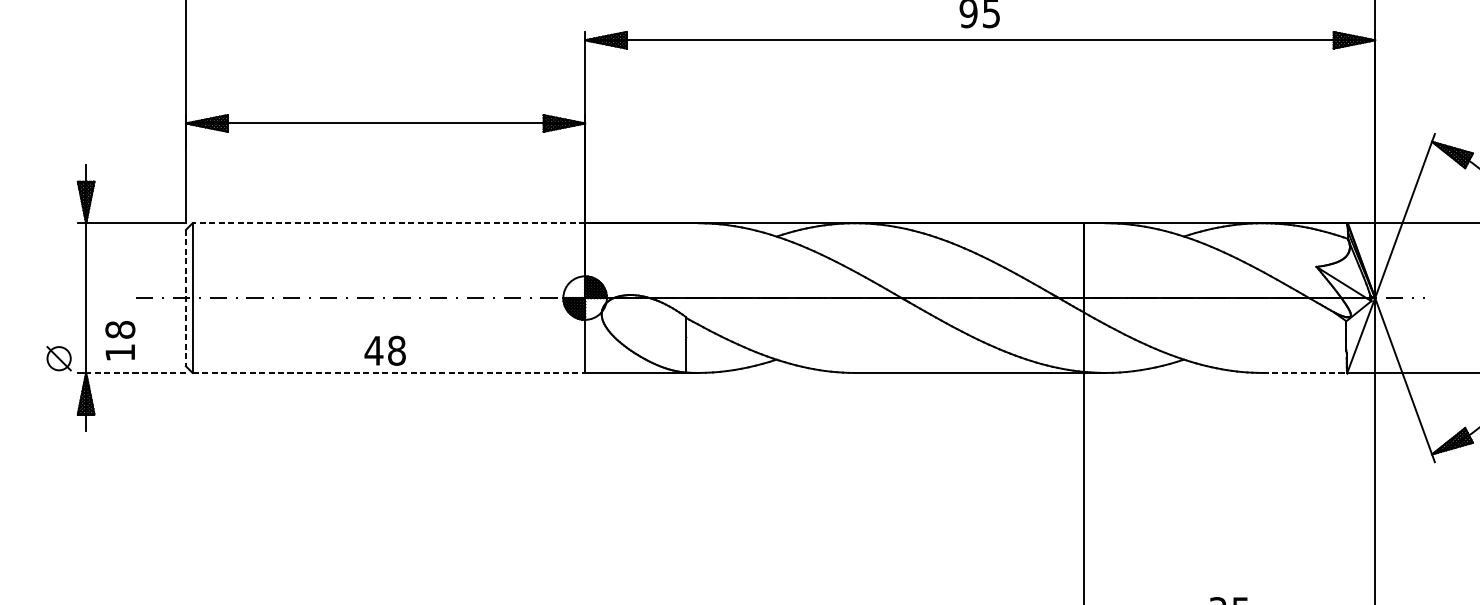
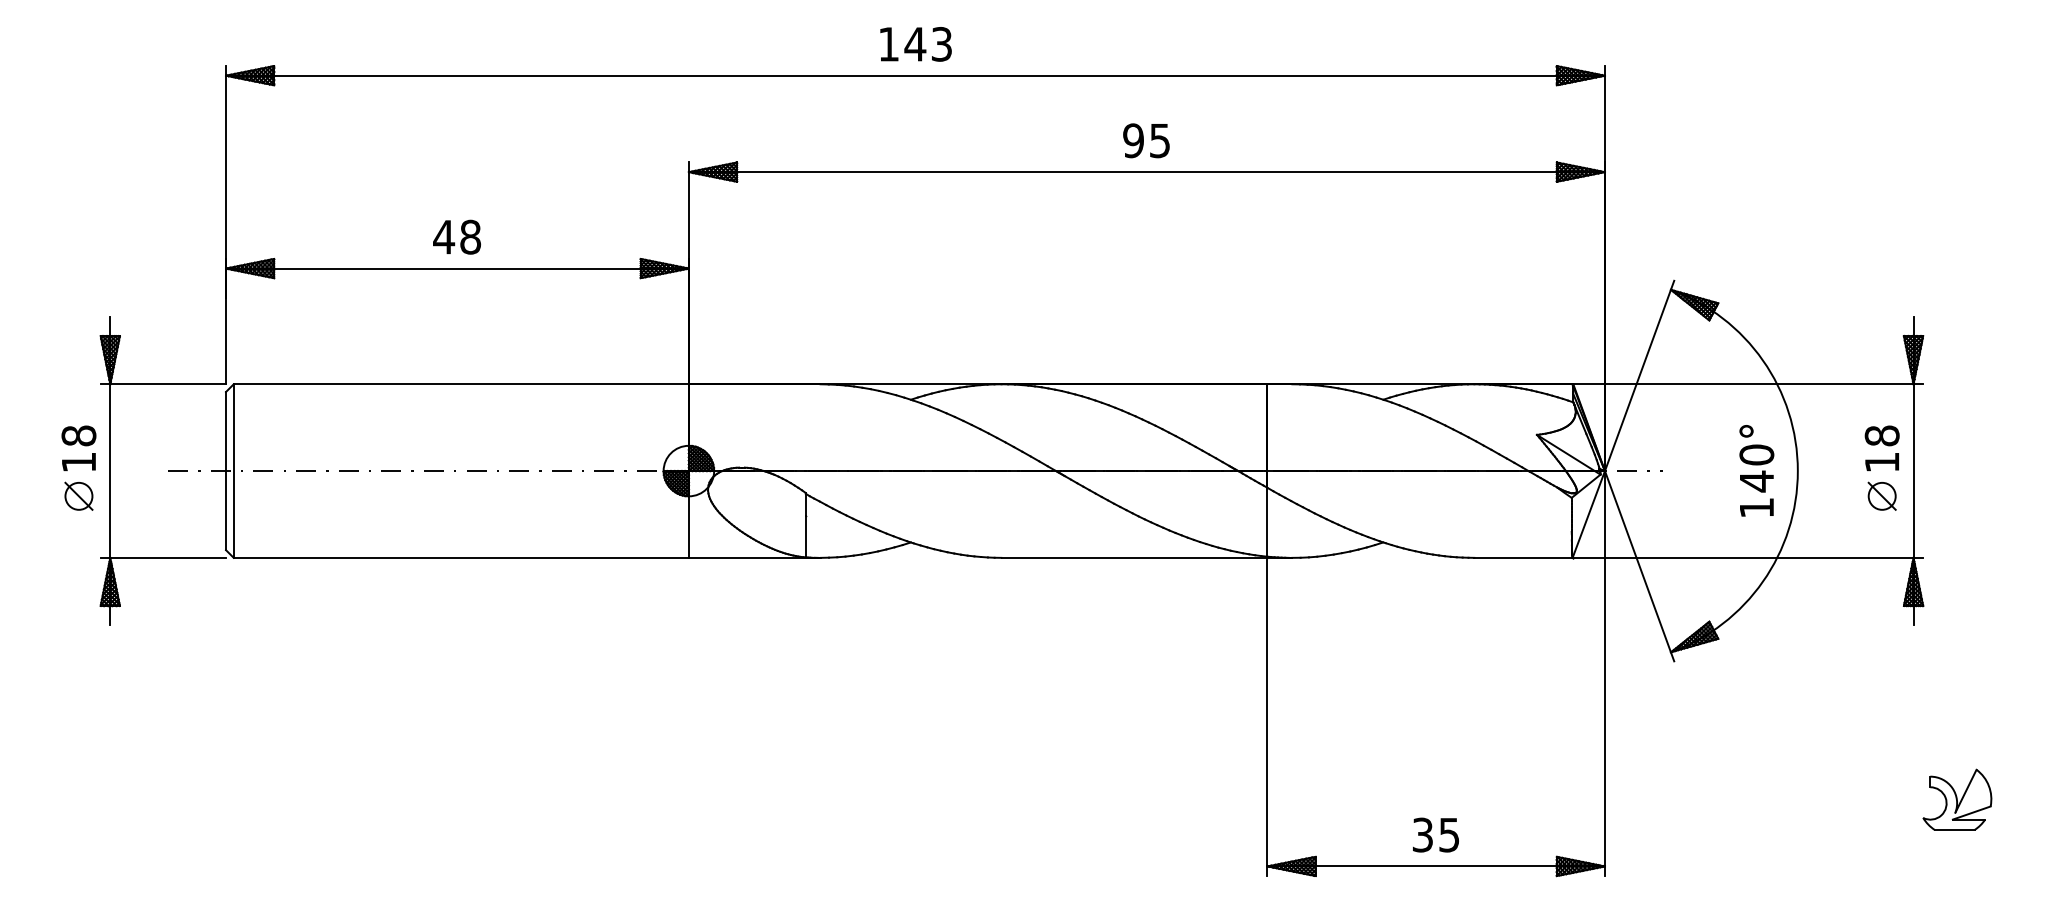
line: (389, 223) -> (461, 384), dashed -> solid
line: (186, 298) -> (226, 471), dashed -> solid
text: (119, 339) -> (78, 447), moved
text: (384, 350) -> (456, 236), moved
part: (58, 357) -> (78, 495), moved
line: (136, 372) -> (168, 557), dashed -> solid
line: (389, 372) -> (461, 557), dashed -> solid
line: (1304, 372) -> (1523, 557), dashed -> solid

